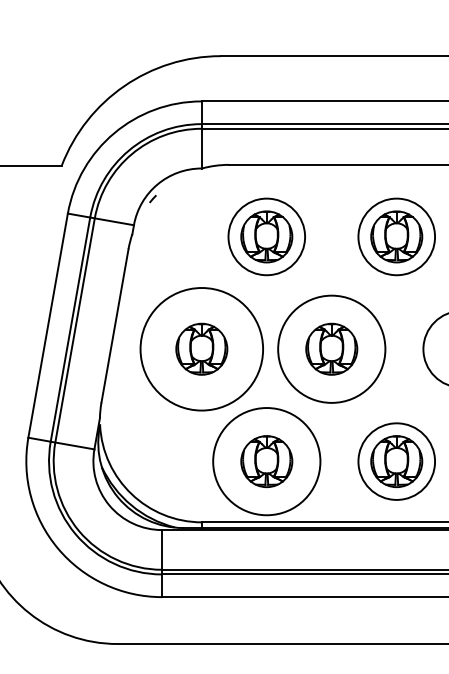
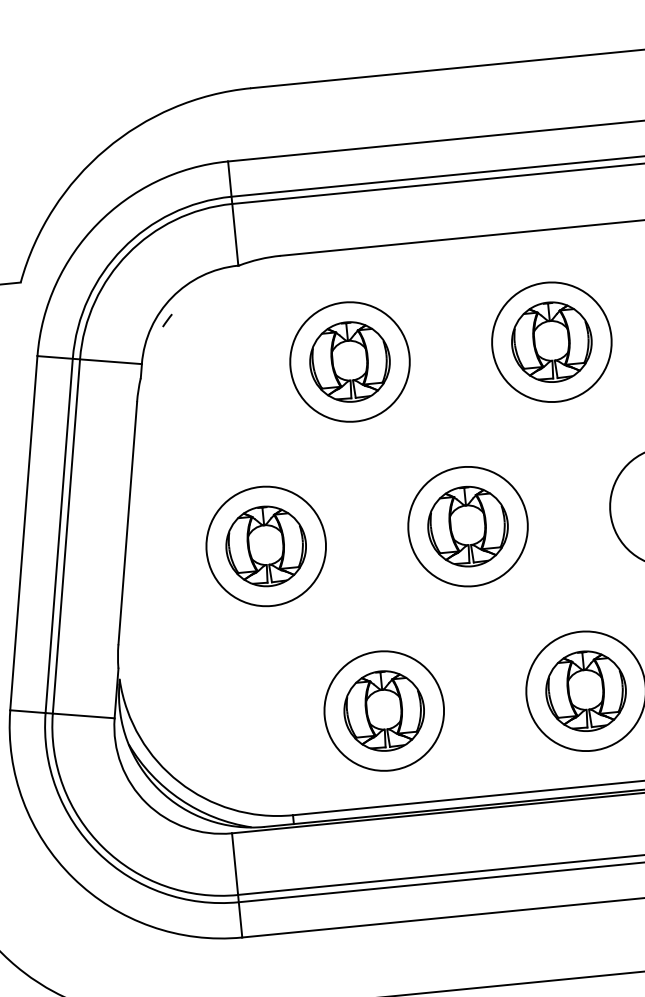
circle: (201, 348) -> (265, 545), size x0.62
circle: (331, 348) -> (467, 525), size x0.71
circle: (266, 461) -> (383, 710), size x0.71

